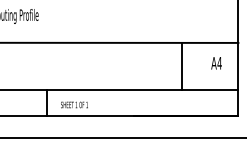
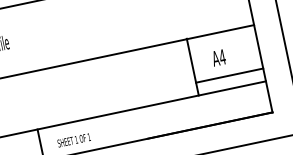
text: (216, 63) -> (218, 58), moved
line: (210, 79) -> (229, 75), added

